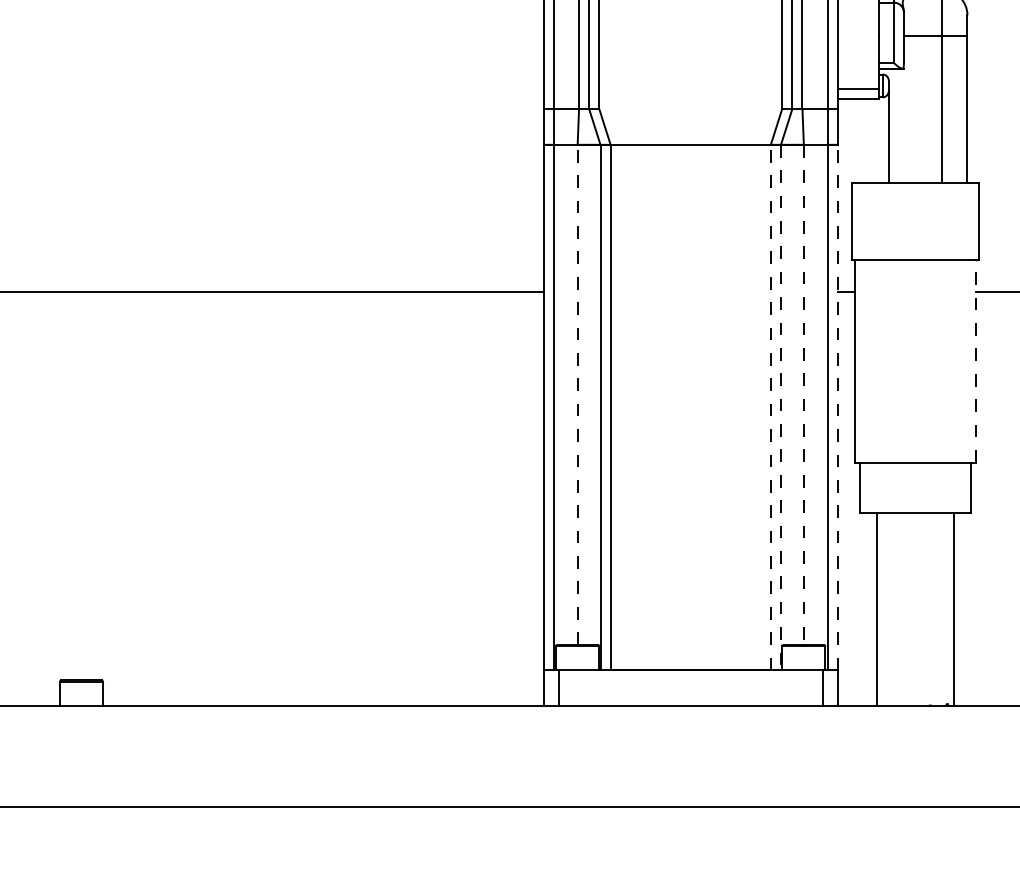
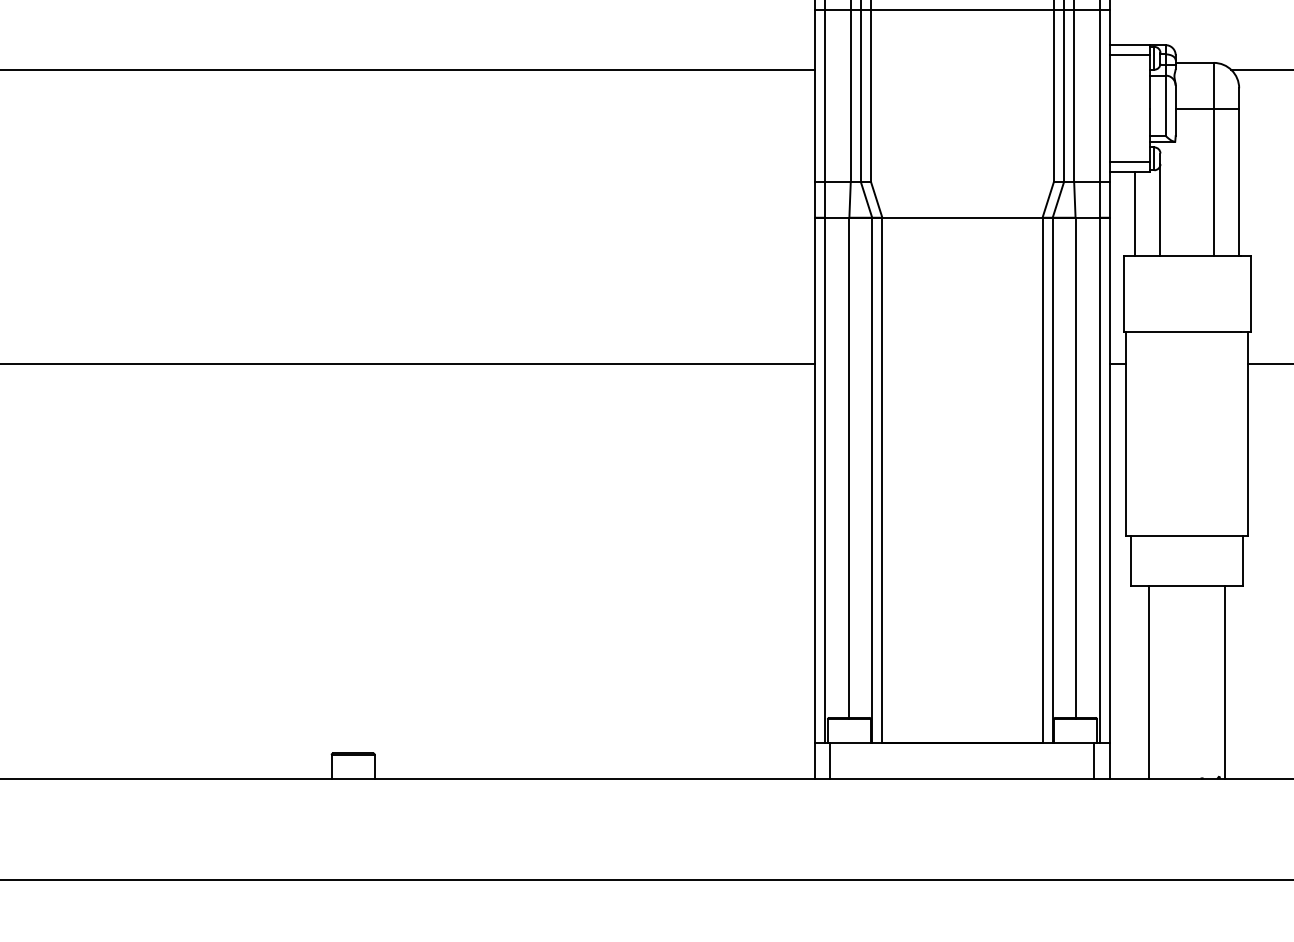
line: (863, 141) -> (1135, 214), added
line: (976, 361) -> (1248, 434), dashed -> solid
line: (577, 394) -> (849, 467), dashed -> solid
line: (803, 395) -> (1075, 468), dashed -> solid
line: (770, 407) -> (1042, 480), dashed -> solid
line: (780, 407) -> (1052, 480), dashed -> solid
line: (837, 407) -> (1109, 480), dashed -> solid

